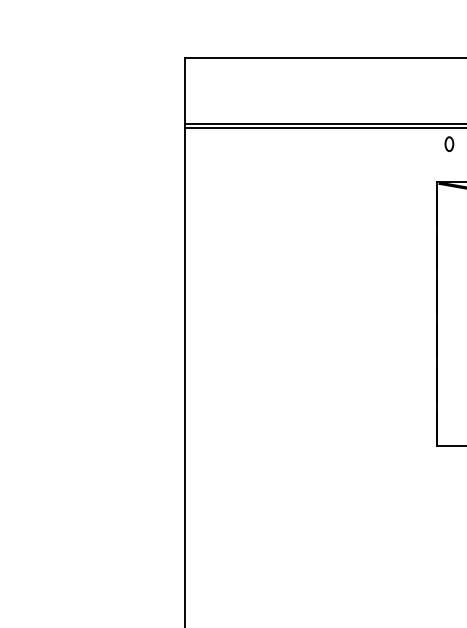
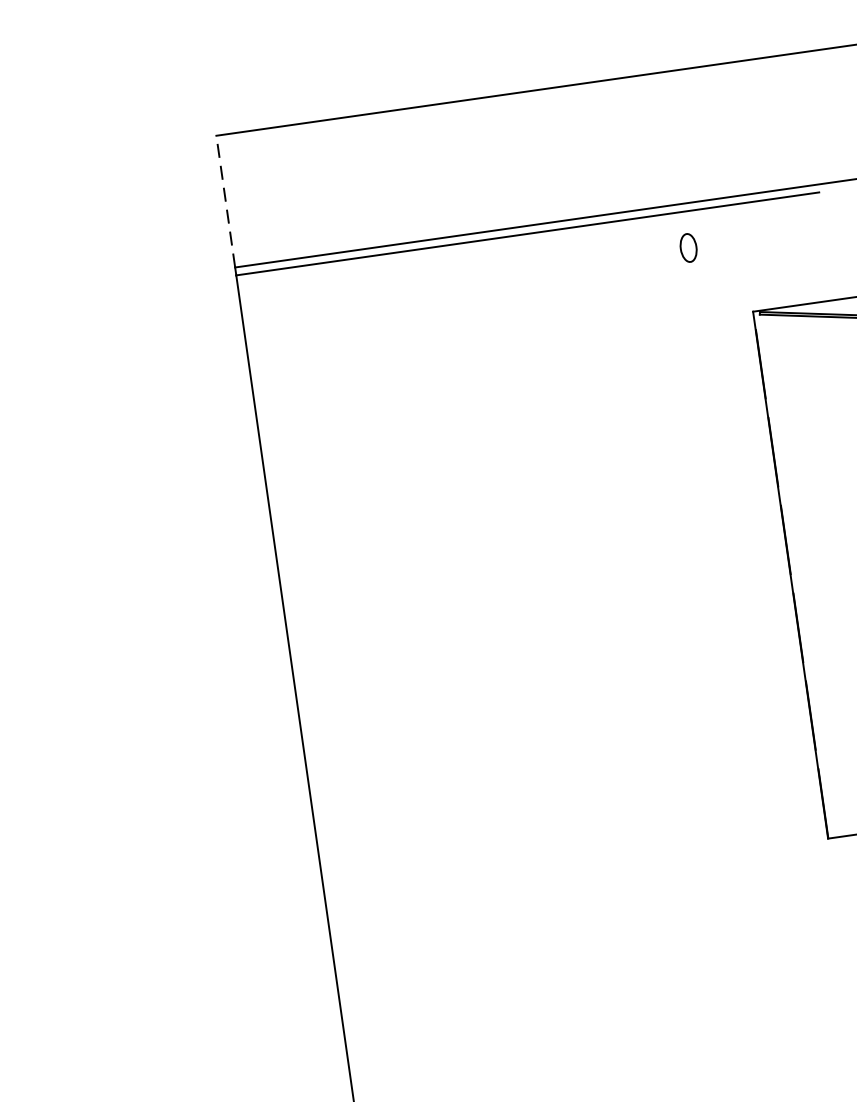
line: (185, 90) -> (226, 200), solid -> dashed
part: (449, 143) -> (688, 246), moved

